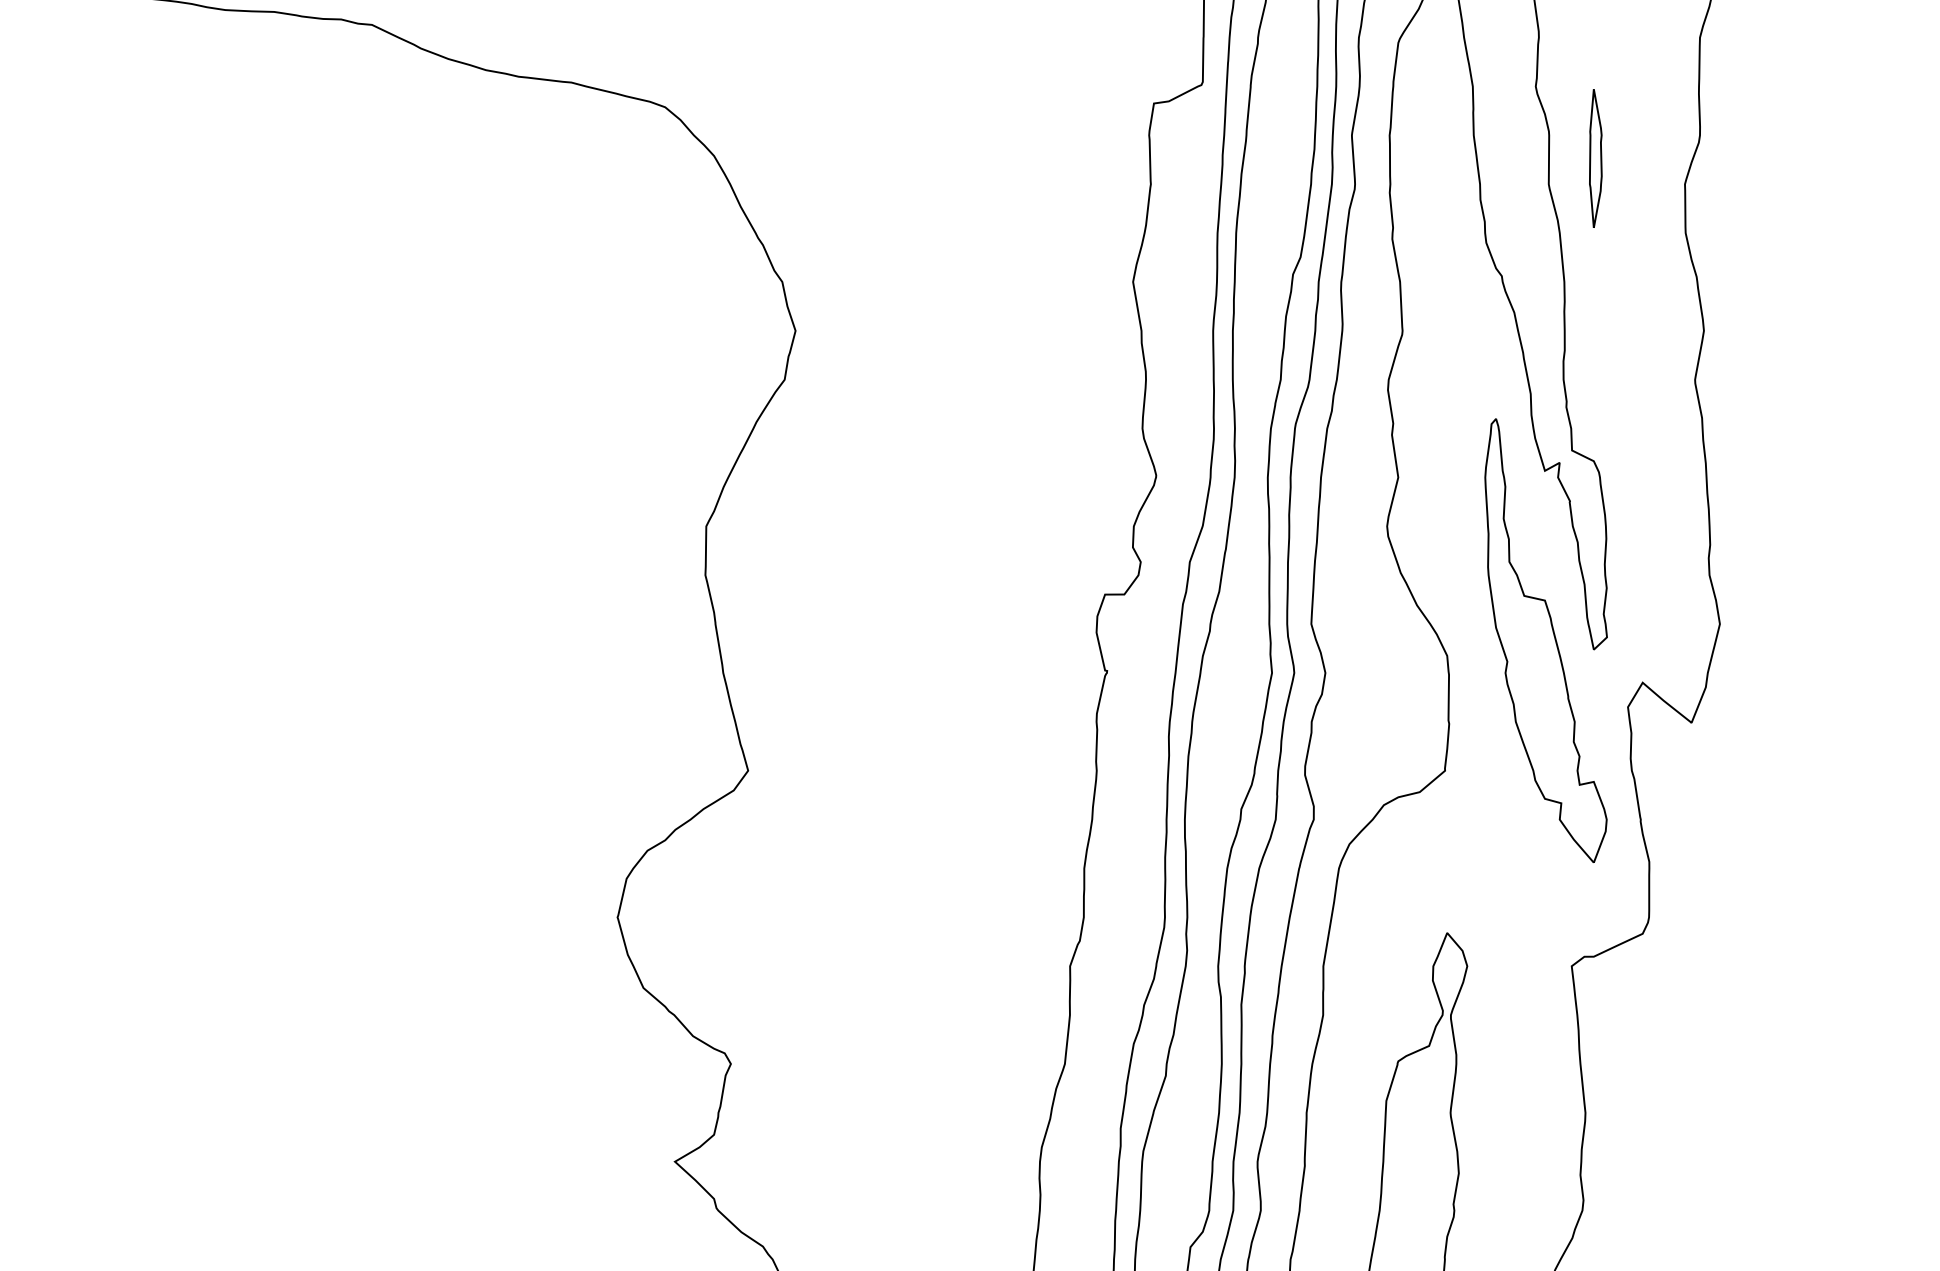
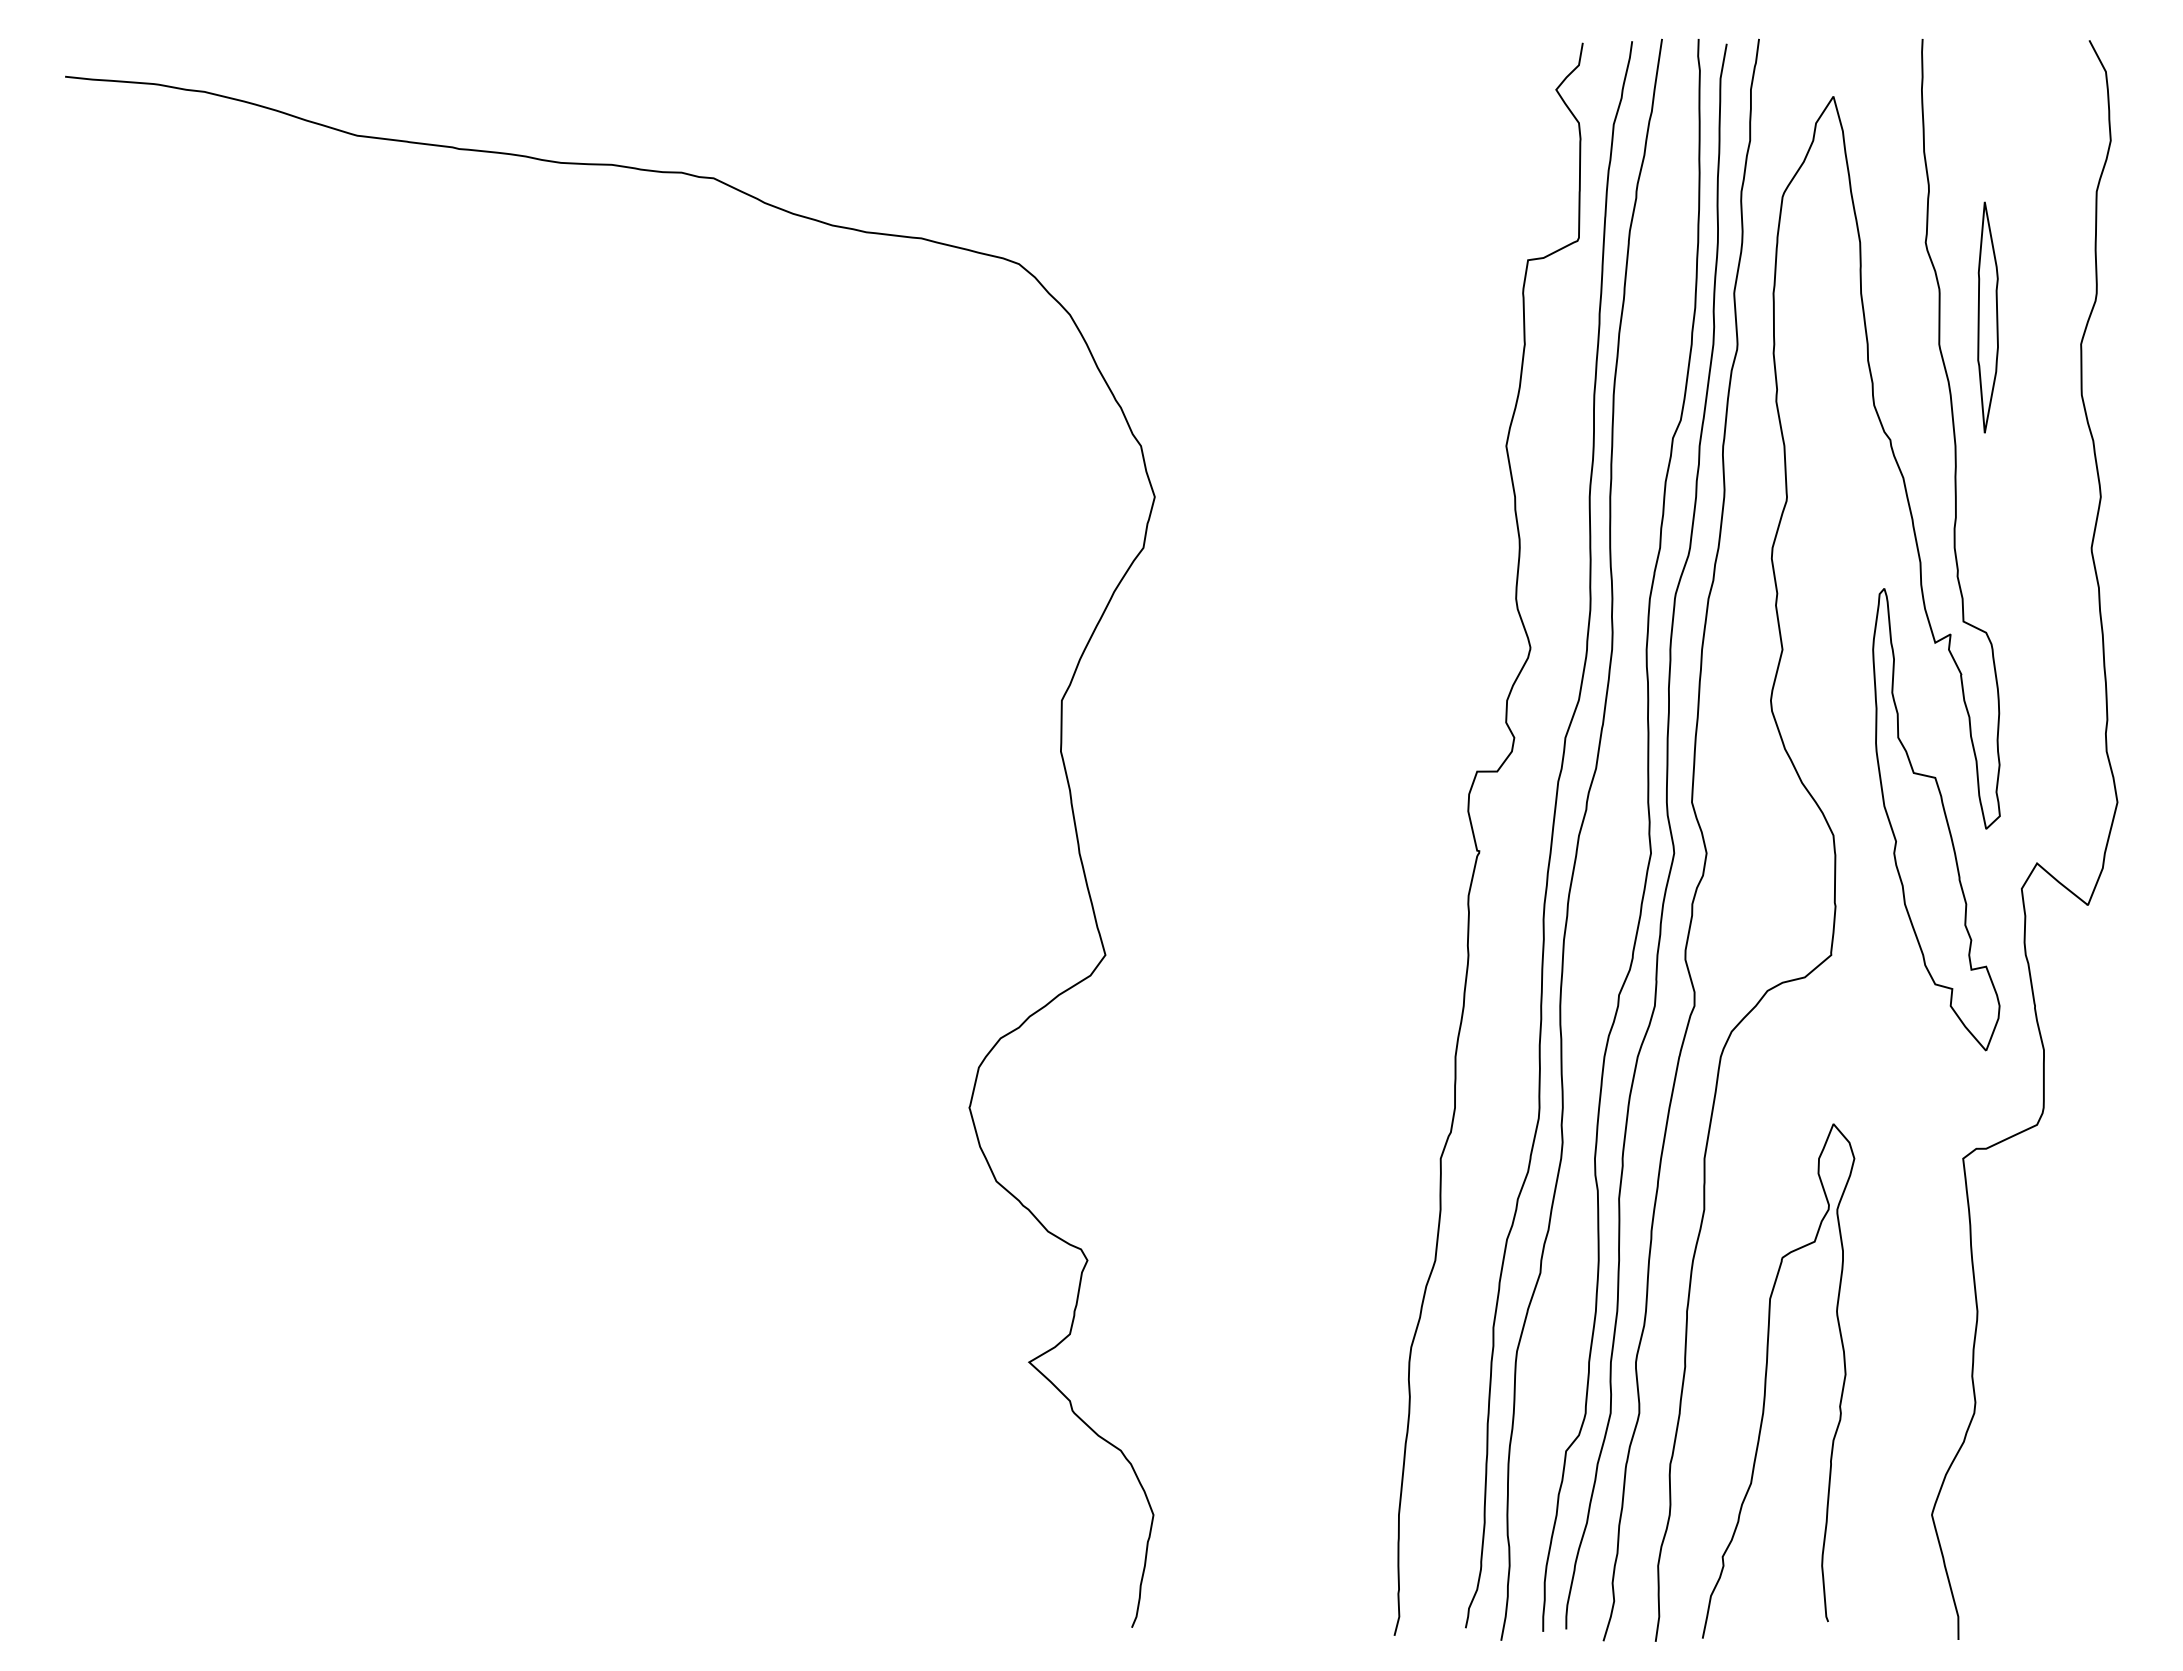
part: (1596, 158) -> (1988, 317), size x1.6

